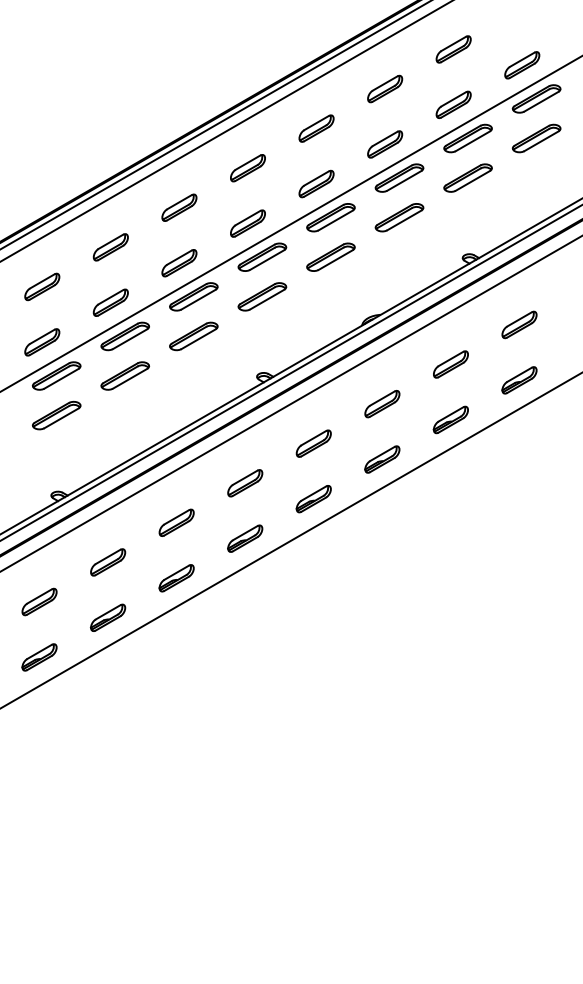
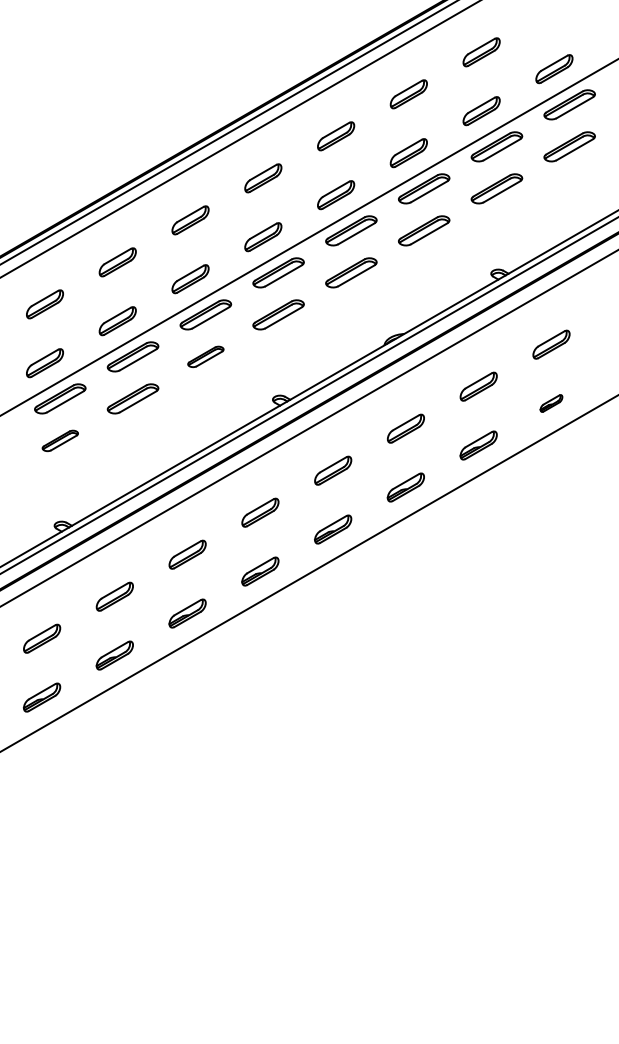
part: (193, 336) -> (205, 356), size x0.7
part: (519, 380) -> (551, 403), size x0.6
part: (56, 415) -> (60, 440), size x0.7

